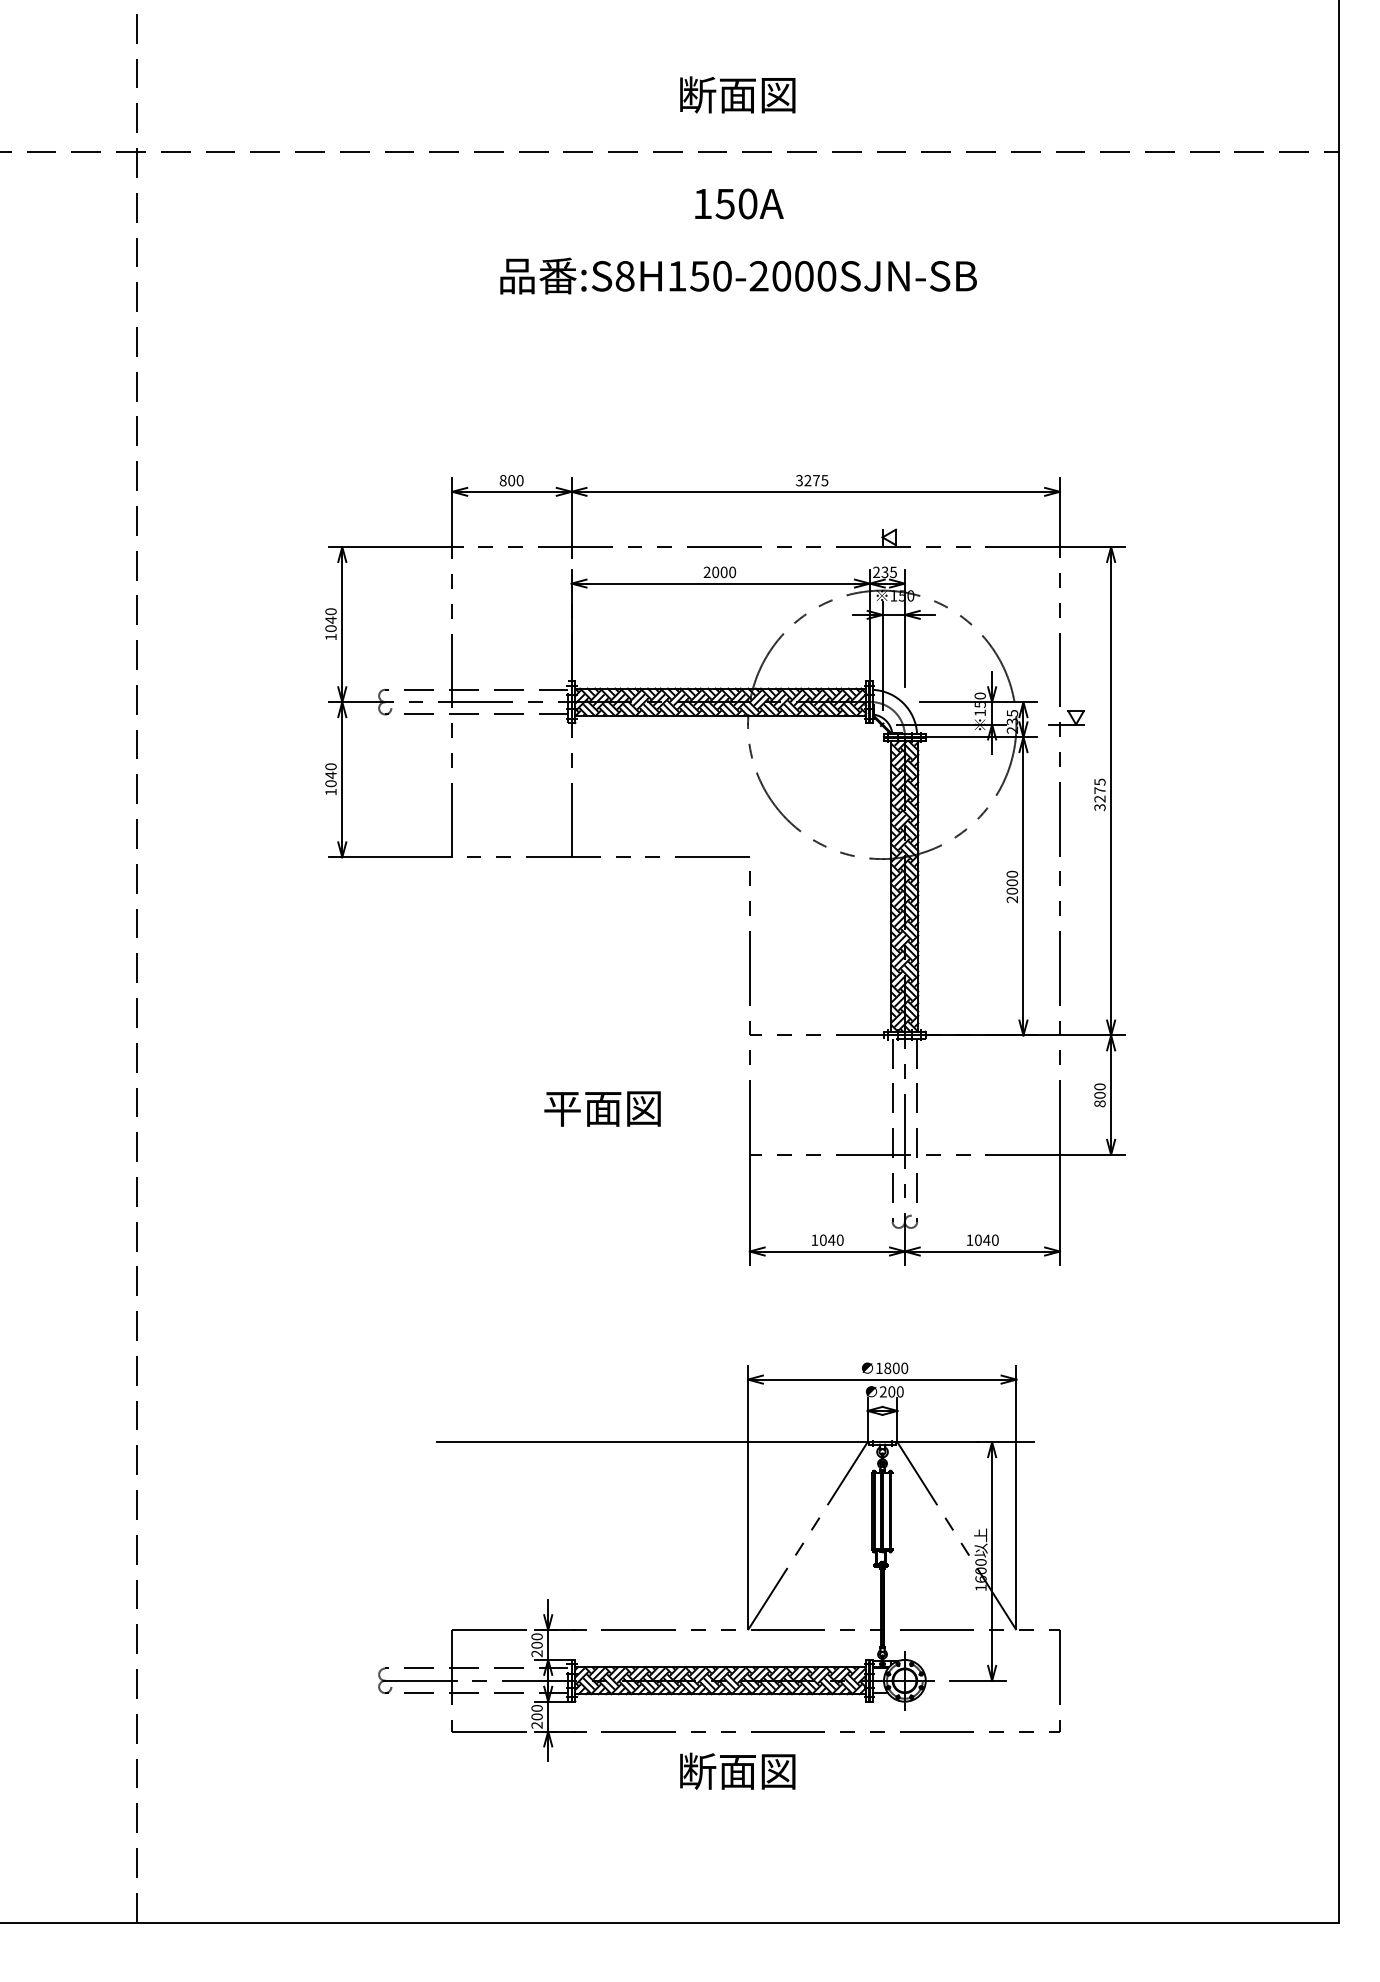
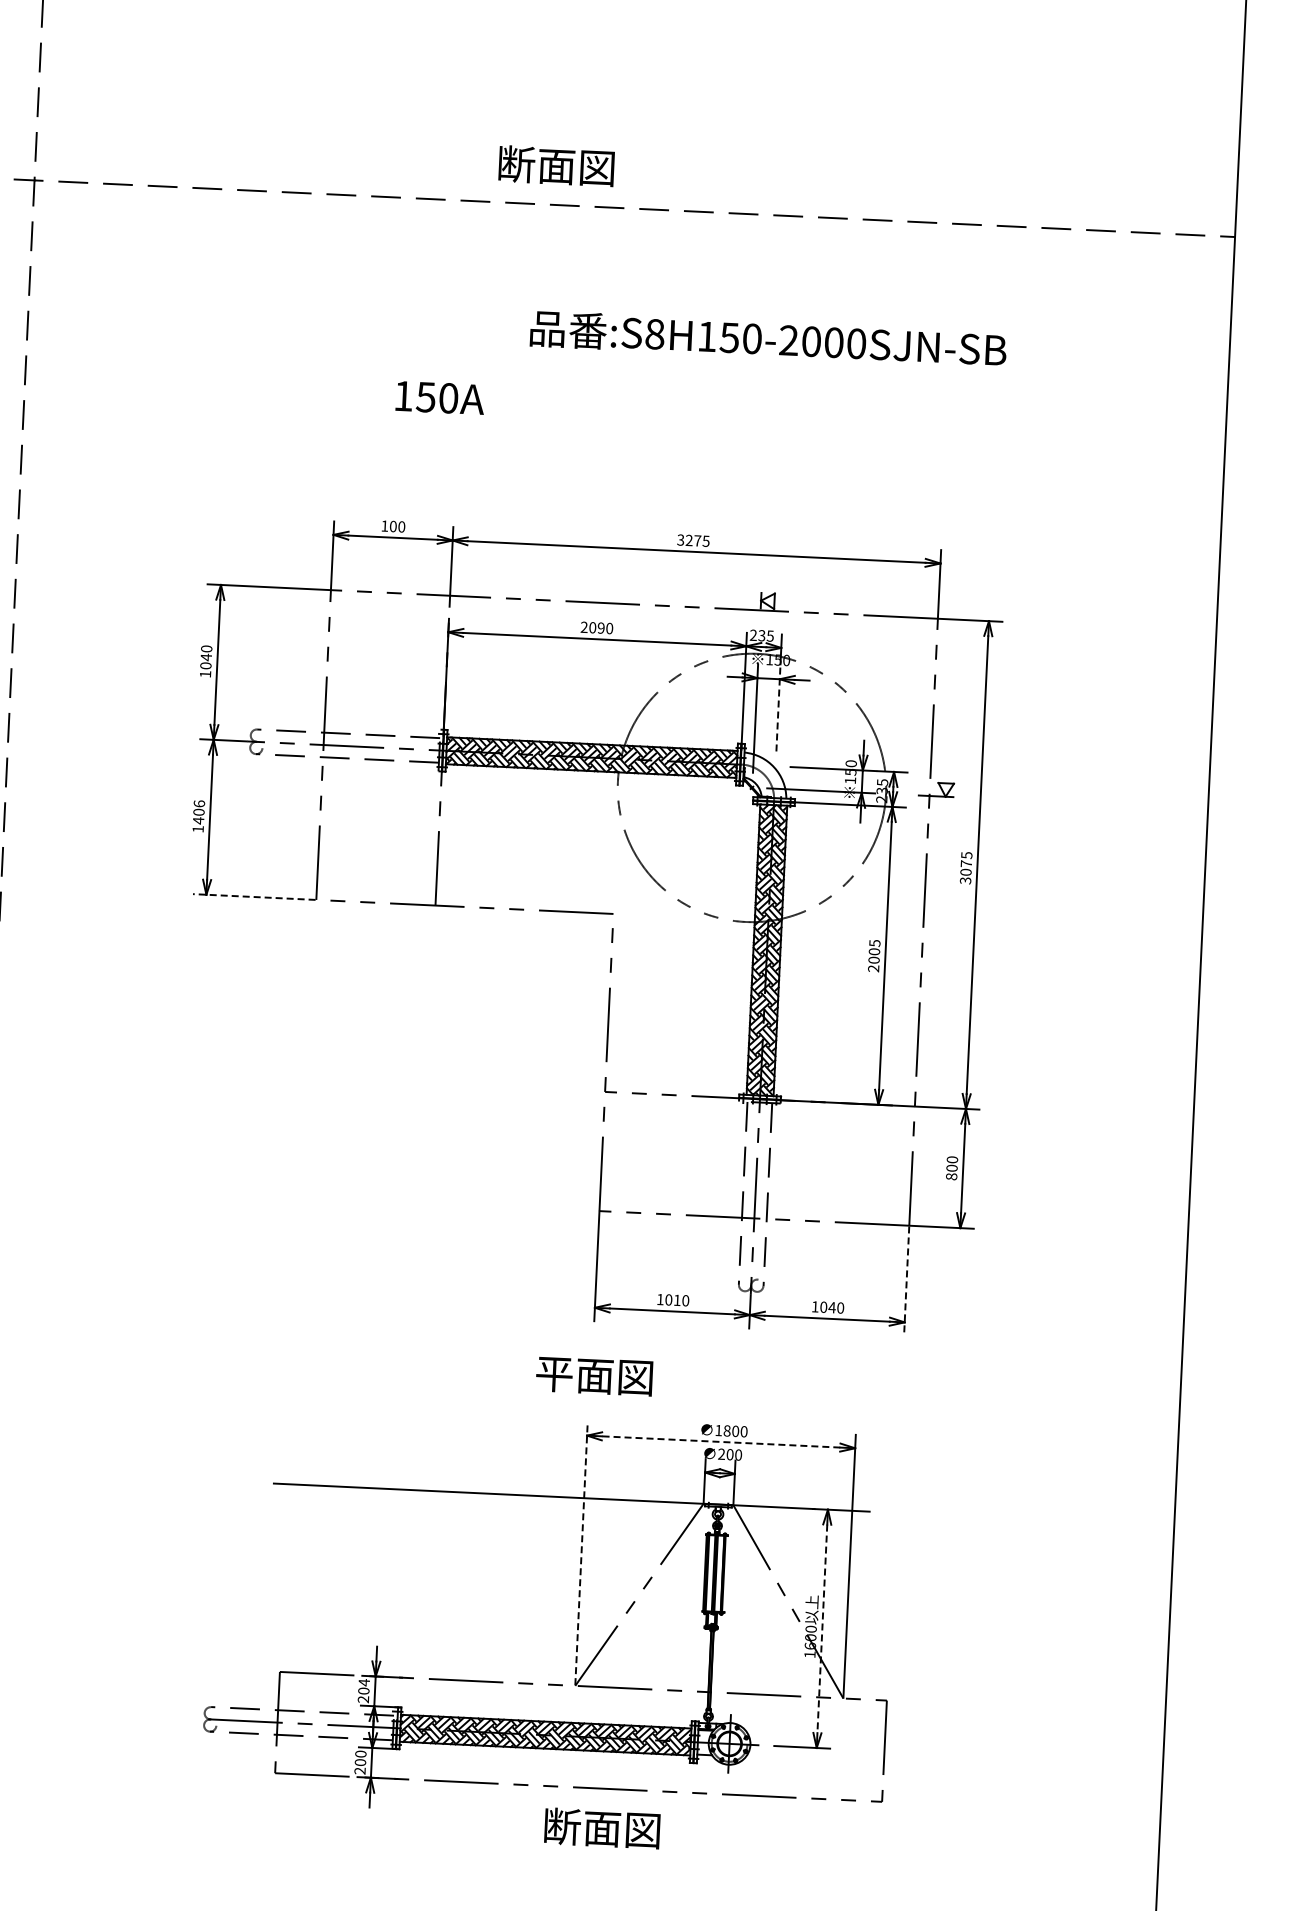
text: (737, 94) -> (556, 165), moved
text: (739, 203) -> (440, 397), moved
text: (738, 275) -> (768, 338), moved
text: (502, 480) -> (384, 525), 800 -> 100
text: (723, 572) -> (600, 628), 2000 -> 2090
line: (904, 644) -> (778, 708), solid -> dashed
text: (330, 775) -> (198, 812), 1040 -> 1406
text: (1099, 798) -> (965, 871), 3275 -> 3075
line: (389, 857) -> (253, 897), solid -> dashed
text: (1011, 873) -> (874, 942), 2000 -> 2005
text: (602, 1108) -> (594, 1375), moved
line: (1059, 1210) -> (906, 1281), solid -> dashed
text: (831, 1239) -> (677, 1299), 1040 -> 1010
line: (881, 1379) -> (720, 1441), solid -> dashed
line: (748, 1497) -> (582, 1553), solid -> dashed
line: (992, 1562) -> (822, 1629), solid -> dashed
text: (536, 1636) -> (363, 1682), 200 -> 204
text: (737, 1770) -> (602, 1827), moved

